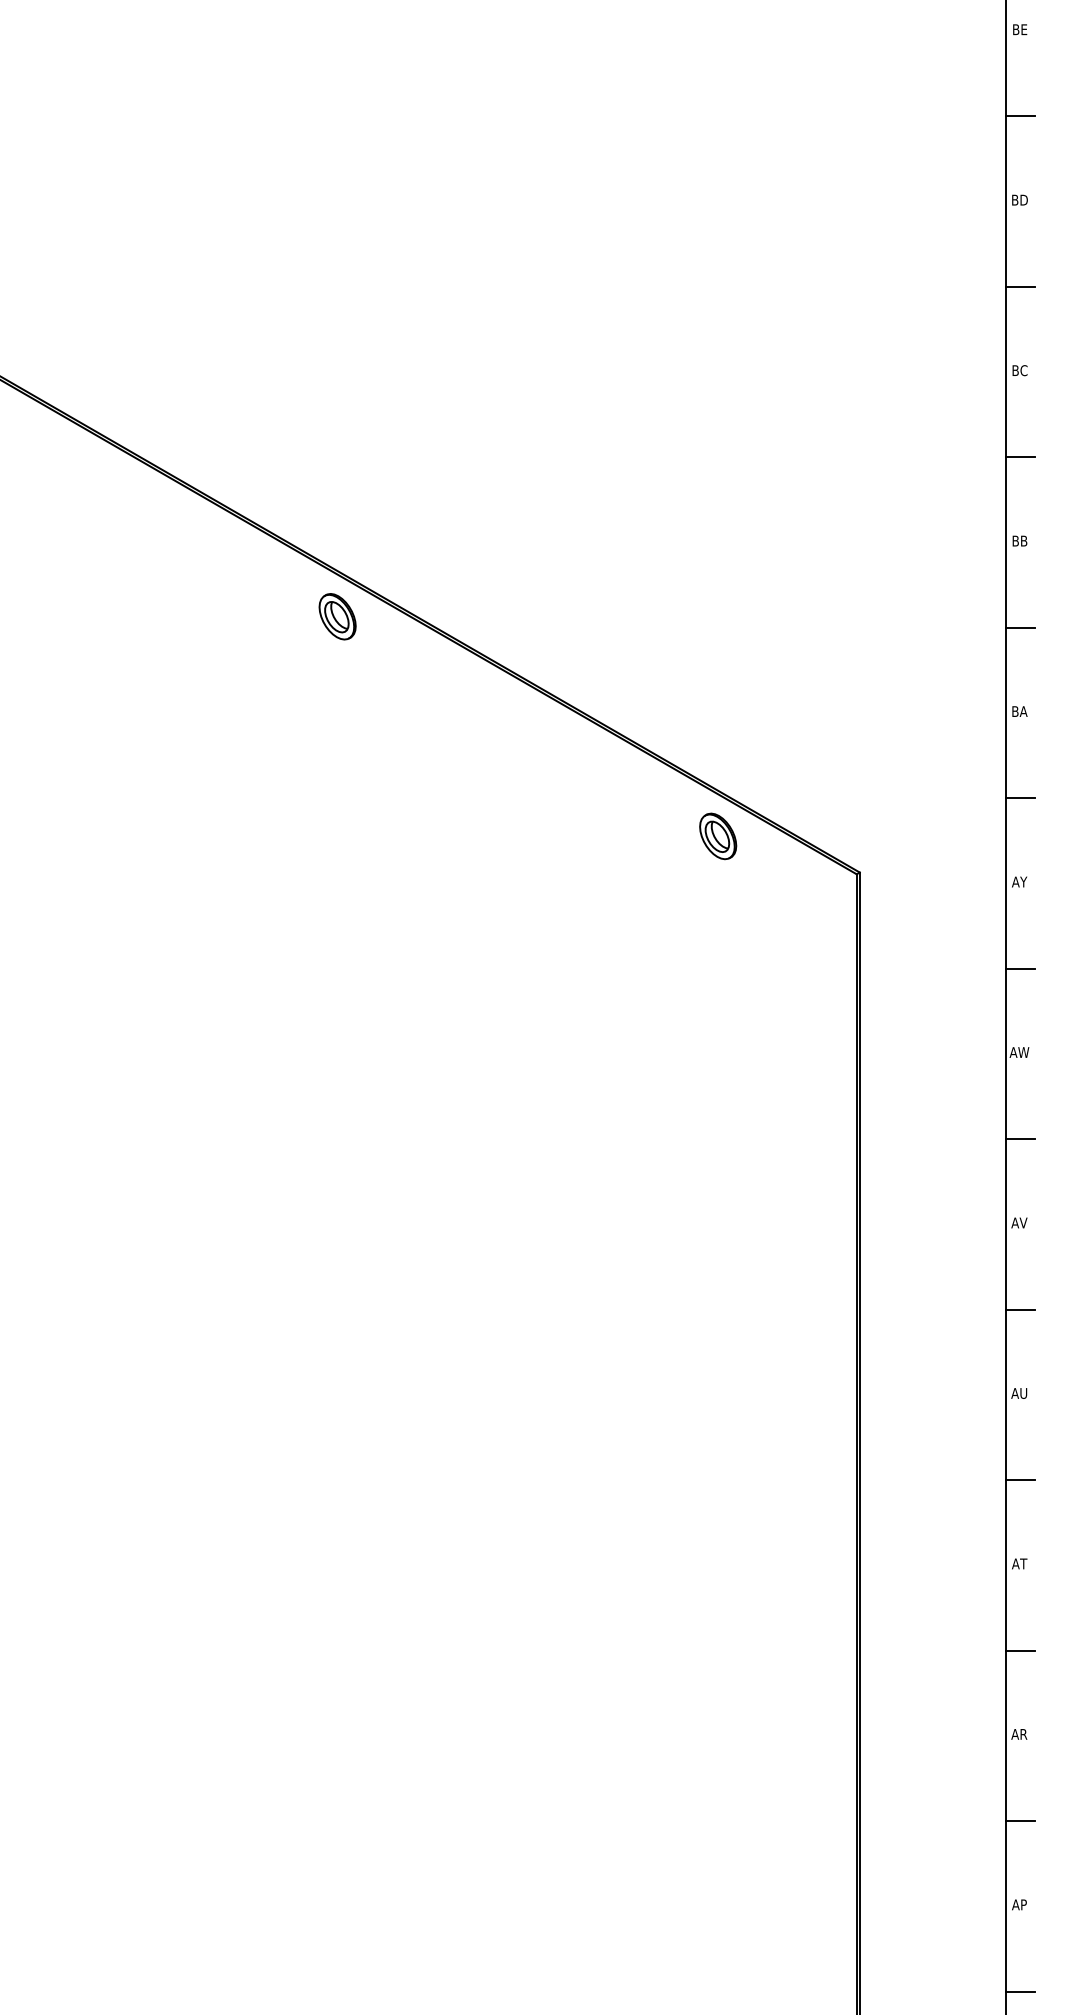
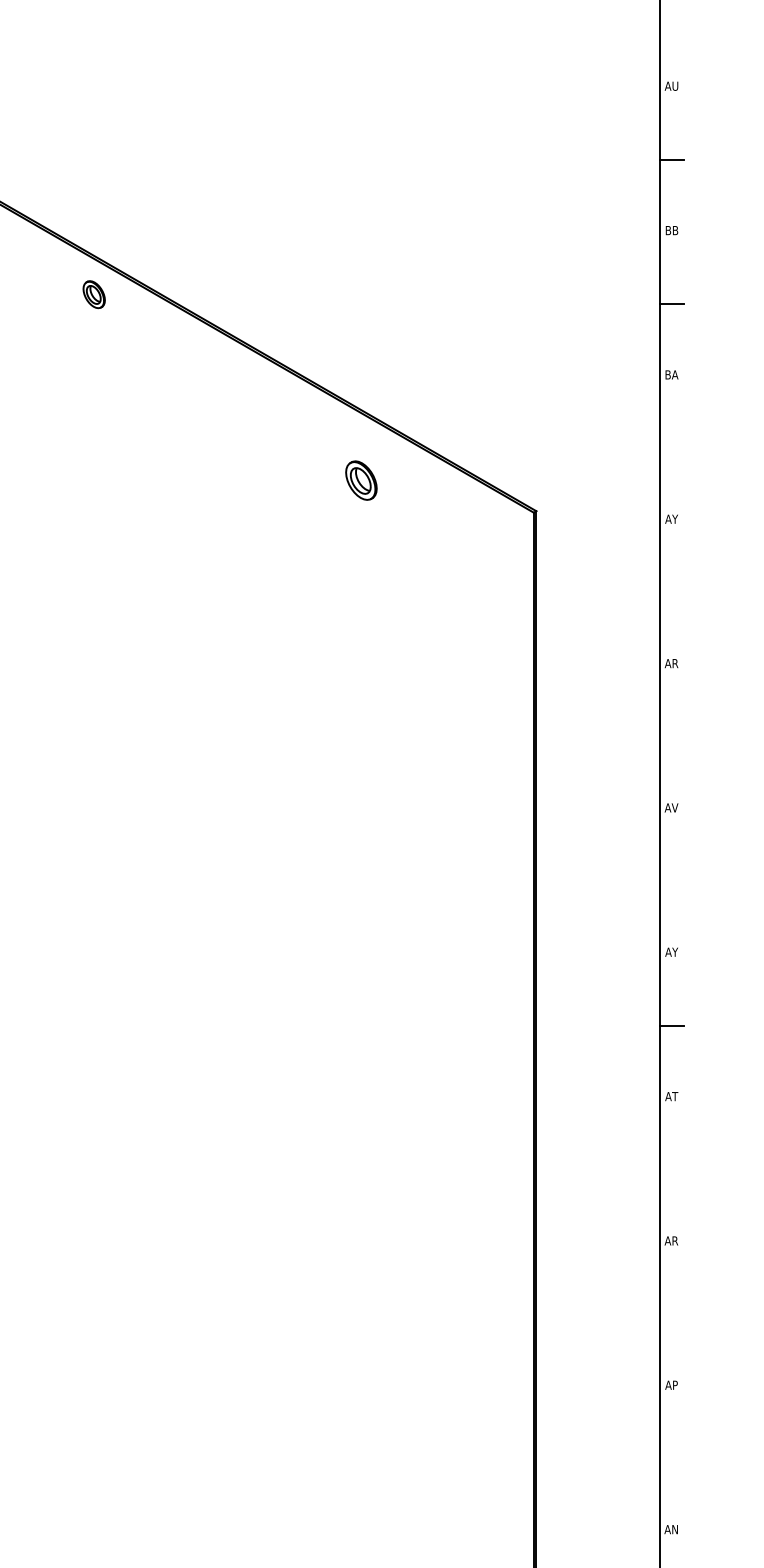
line: (1019, 286) -> (671, 15), removed
text: (1019, 370) -> (671, 86), BC -> AU
part: (337, 616) -> (94, 294), size x0.7
line: (1019, 798) -> (671, 448), removed
part: (718, 836) -> (361, 480), moved
line: (1019, 968) -> (671, 592), removed
text: (1019, 1052) -> (671, 663), AW -> AR
line: (1019, 1139) -> (671, 737), removed
line: (1019, 1309) -> (671, 881), removed
text: (1019, 1393) -> (671, 952), AU -> AY
line: (1019, 1650) -> (671, 1169), removed
line: (1019, 1821) -> (671, 1314), removed
line: (1019, 1991) -> (671, 1458), removed

